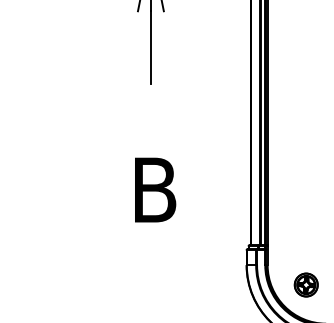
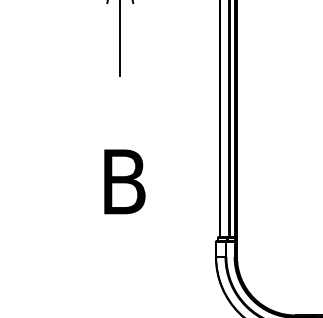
part: (305, 284) -> (274, 276), removed

